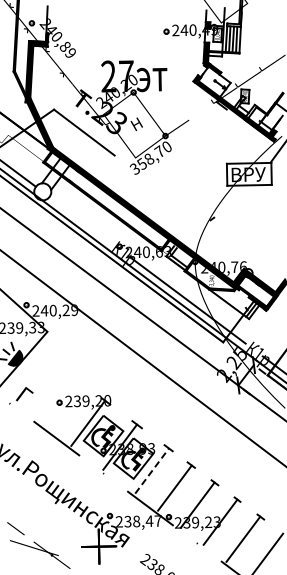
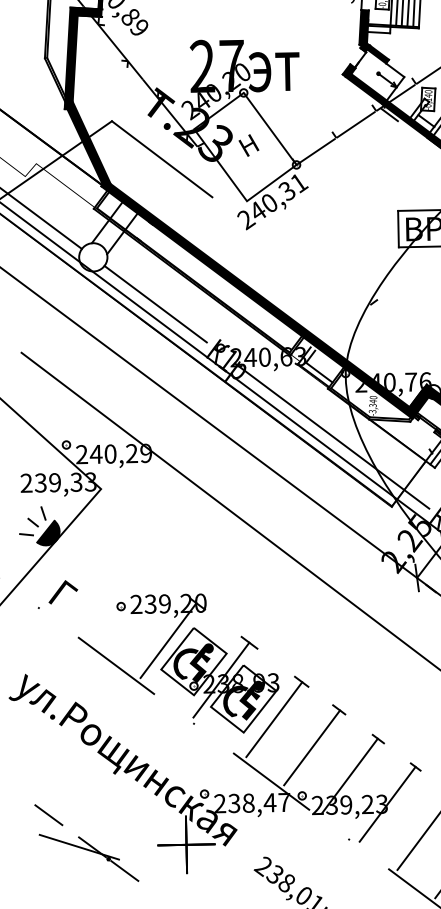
fill: (199, 111) -> (352, 124), added
text: (150, 158) -> (271, 202), 358,70 -> 240,31
line: (80, 220) -> (155, 304), added
line: (152, 470) -> (274, 718), dashed -> solid

